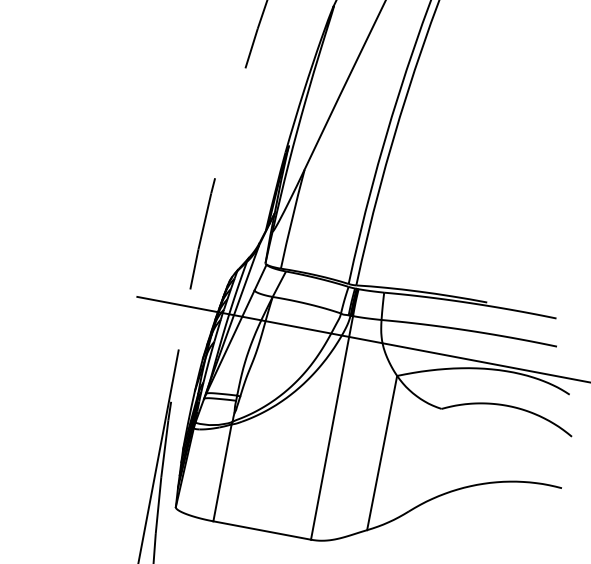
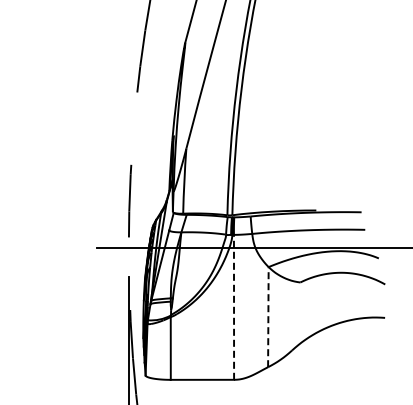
line: (333, 426) -> (234, 306), solid -> dashed
line: (382, 452) -> (268, 316), solid -> dashed

